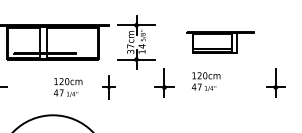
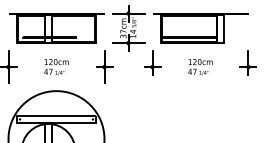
part: (220, 42) -> (200, 28), size x1.67
text: (206, 82) -> (200, 67), moved
part: (108, 86) -> (104, 66), size x1.67
text: (68, 87) -> (56, 67), moved

